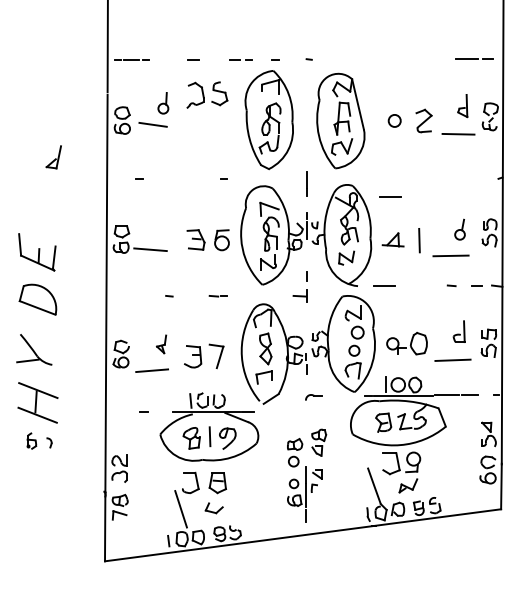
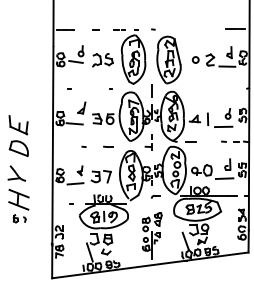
part: (206, 95) -> (102, 60), moved
part: (53, 156) -> (81, 107), moved
line: (390, 196) -> (193, 97), removed

